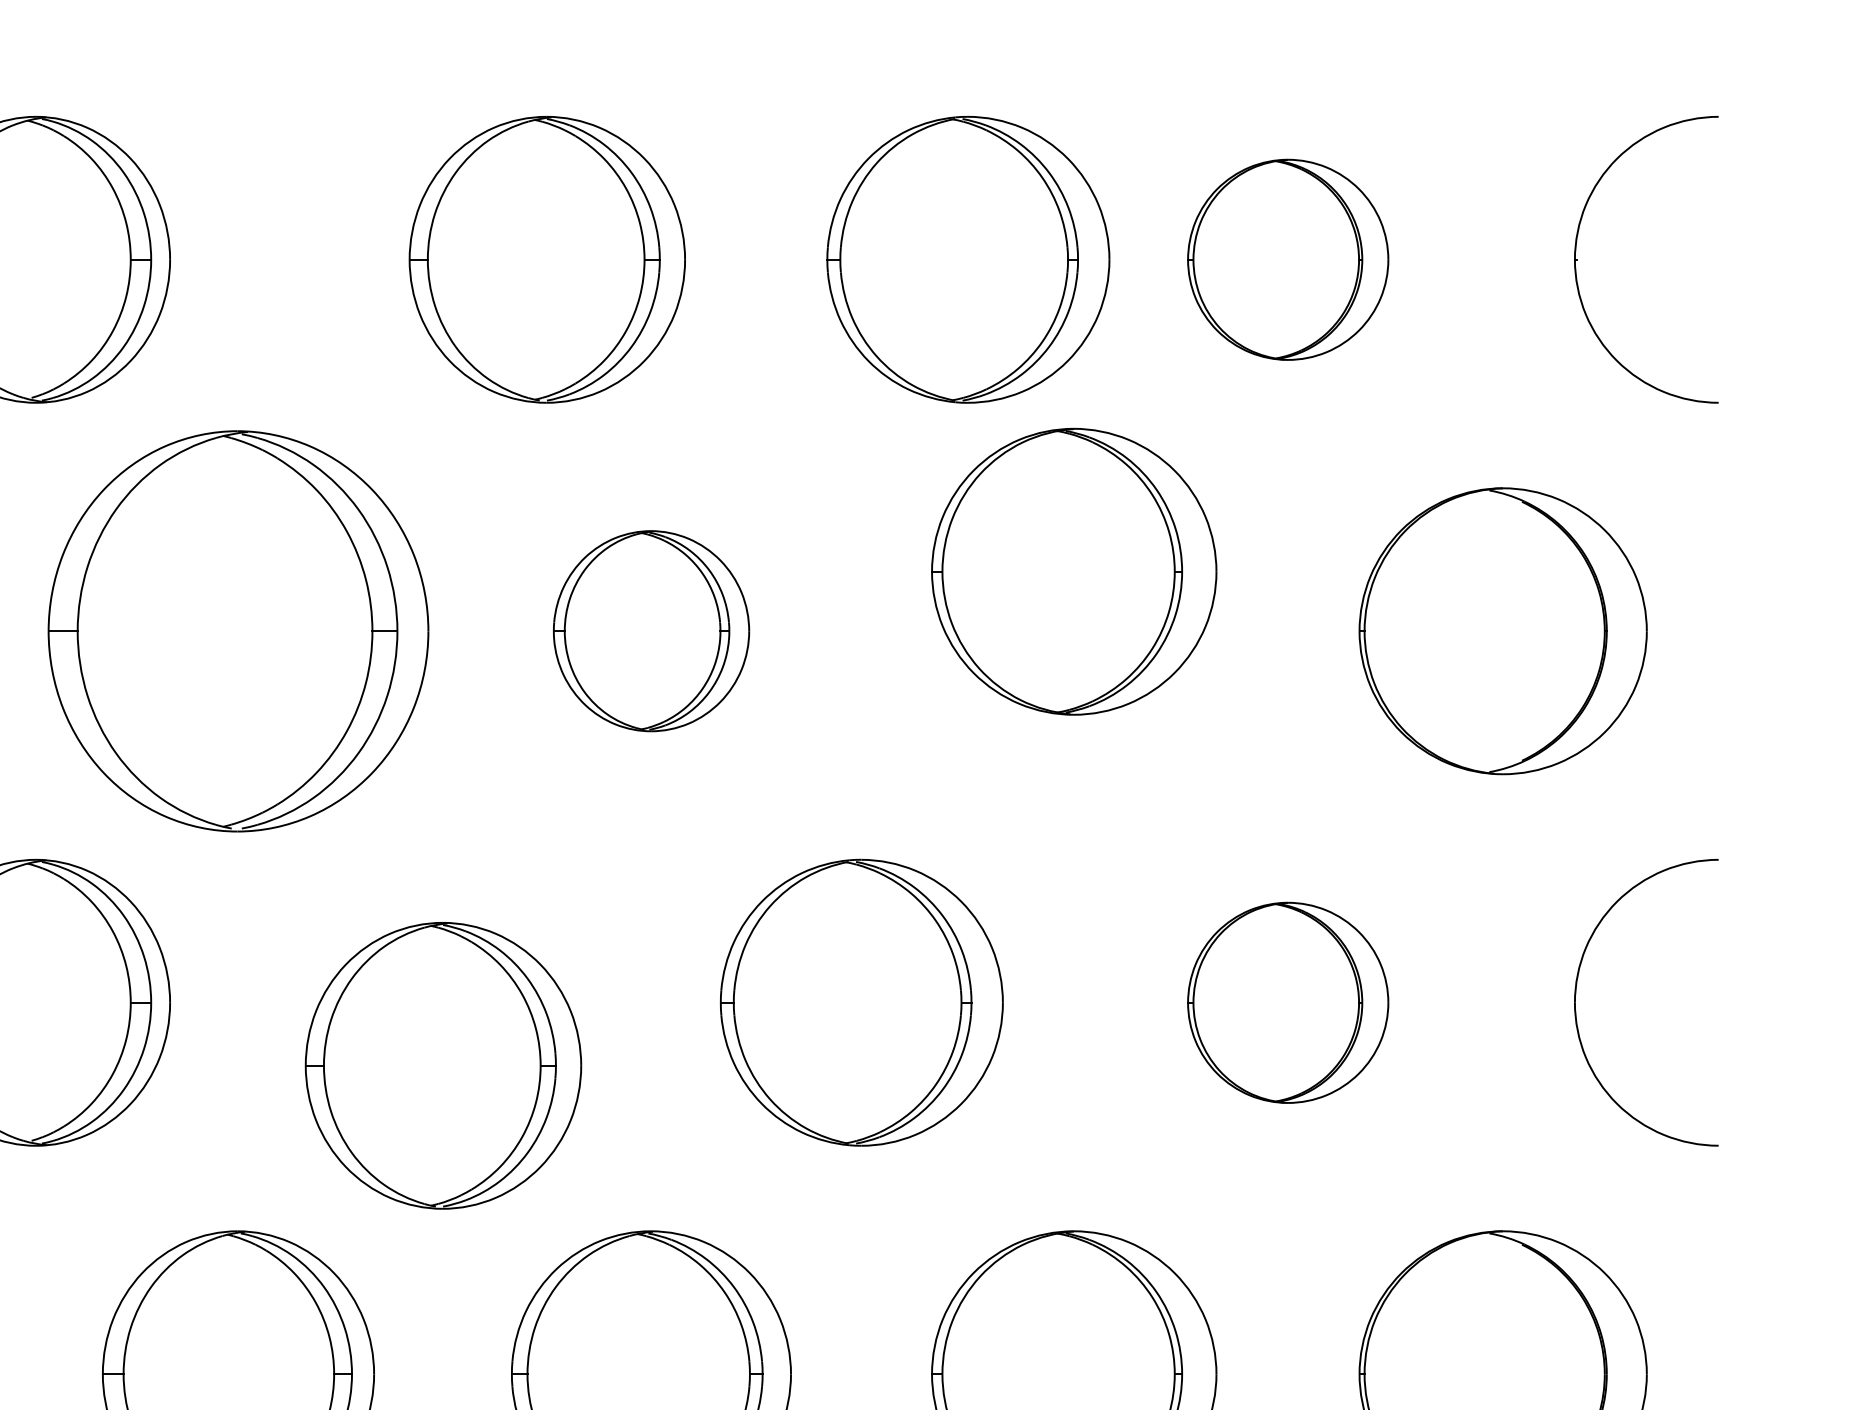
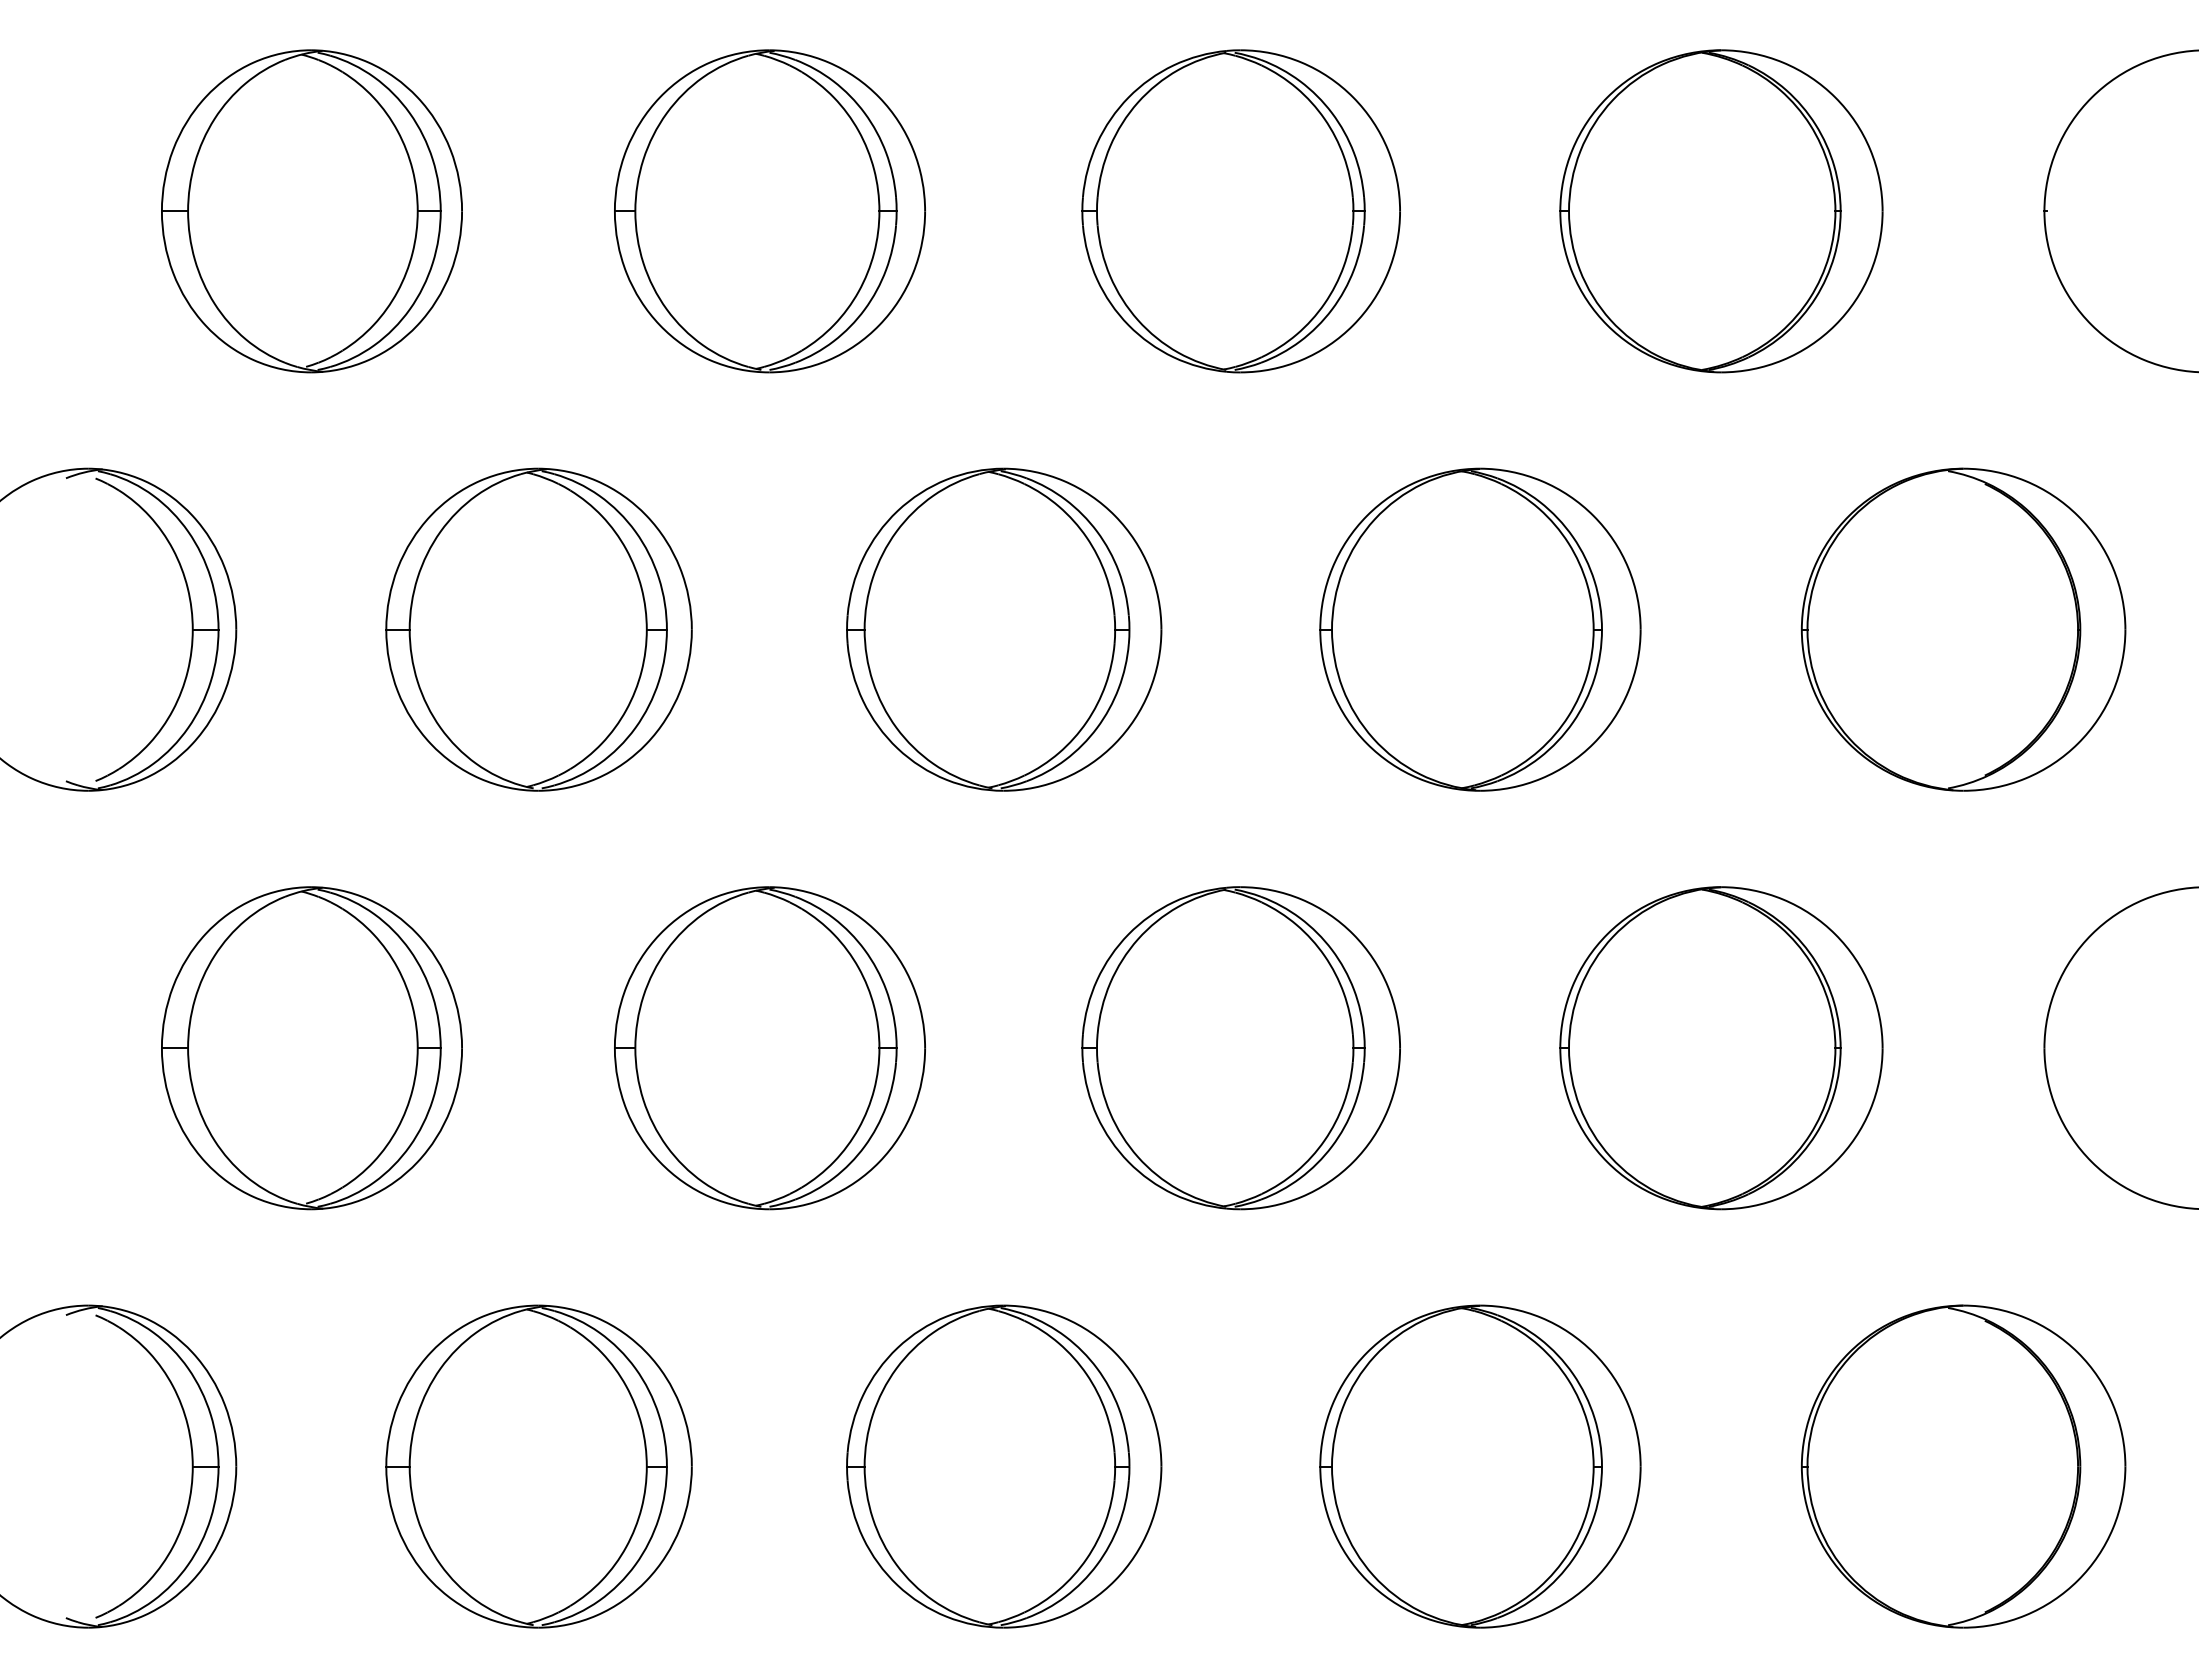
part: (546, 259) -> (769, 211), moved
part: (967, 259) -> (1240, 211), moved
part: (1288, 259) -> (1721, 211), size x1.43
part: (1074, 571) -> (1480, 629), moved
part: (237, 631) -> (538, 629), size x0.71
part: (651, 631) -> (1004, 629), size x1.43
part: (1288, 1003) -> (1721, 1048), size x1.43
part: (443, 1066) -> (769, 1048), moved

